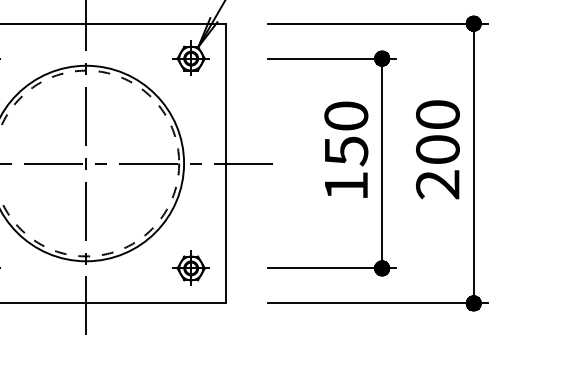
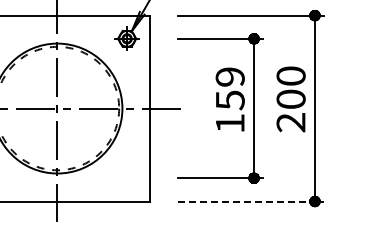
text: (345, 115) -> (229, 76), 150 -> 159
part: (190, 267) -> (126, 177), removed
line: (378, 303) -> (251, 201), solid -> dashed

